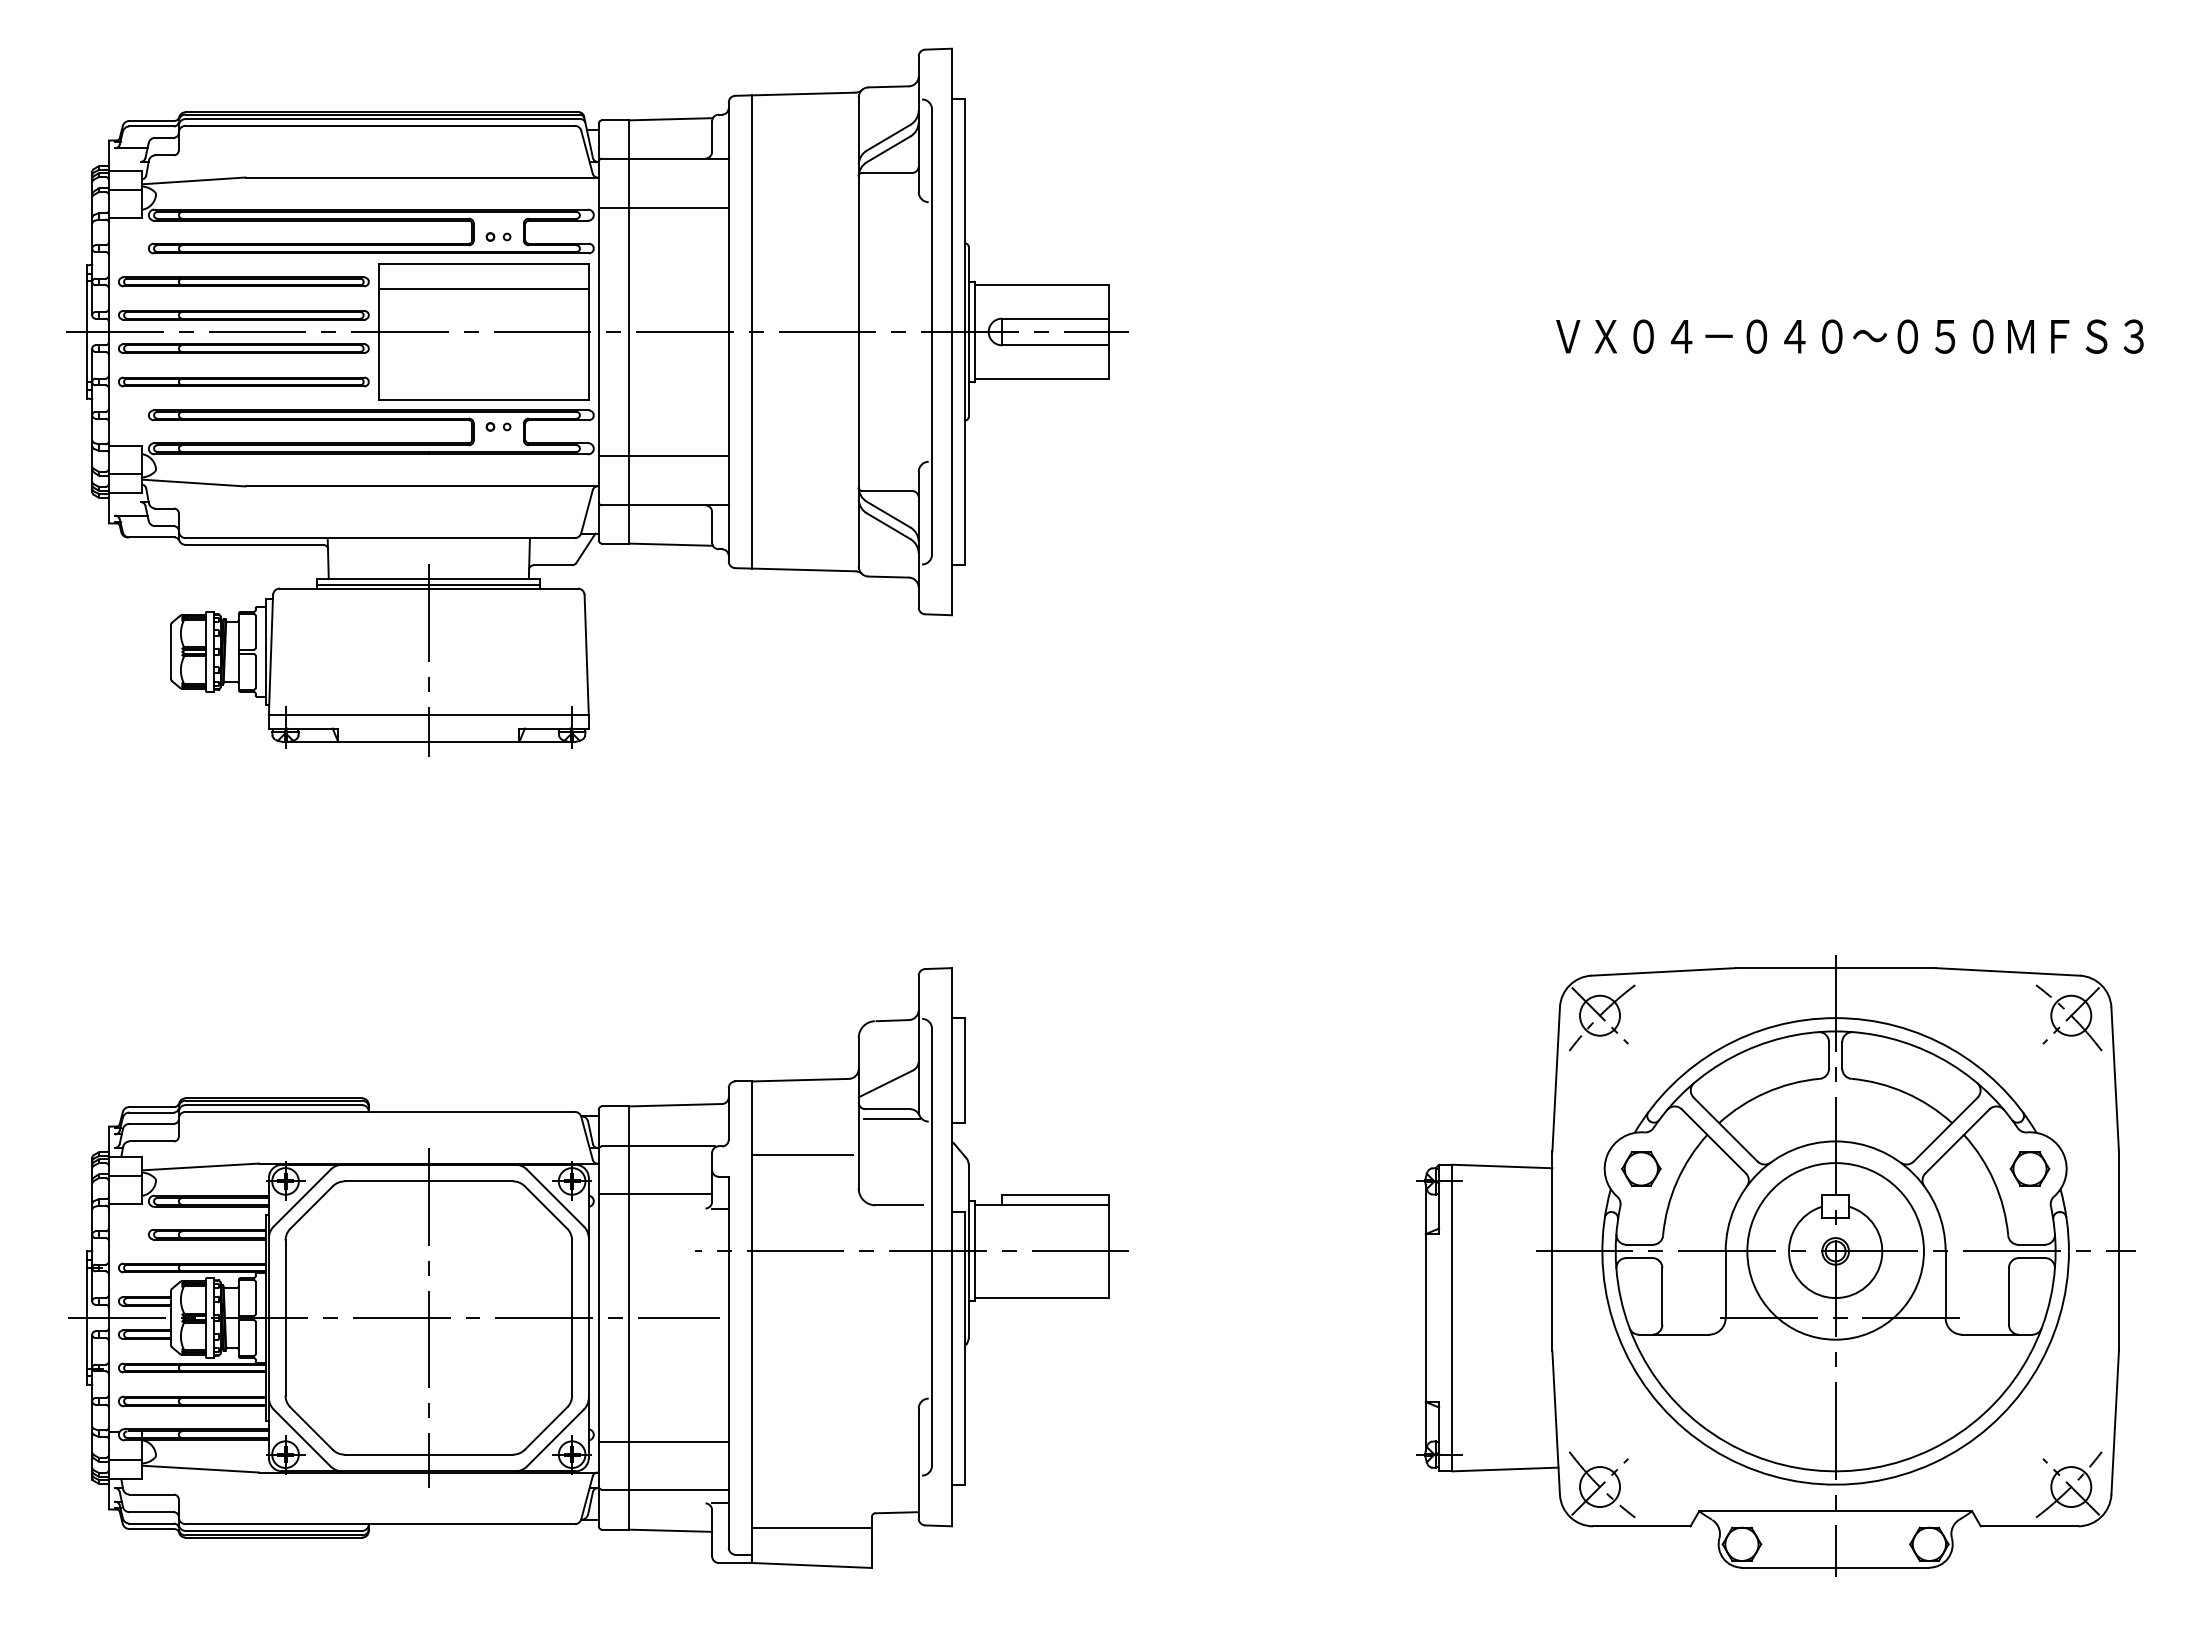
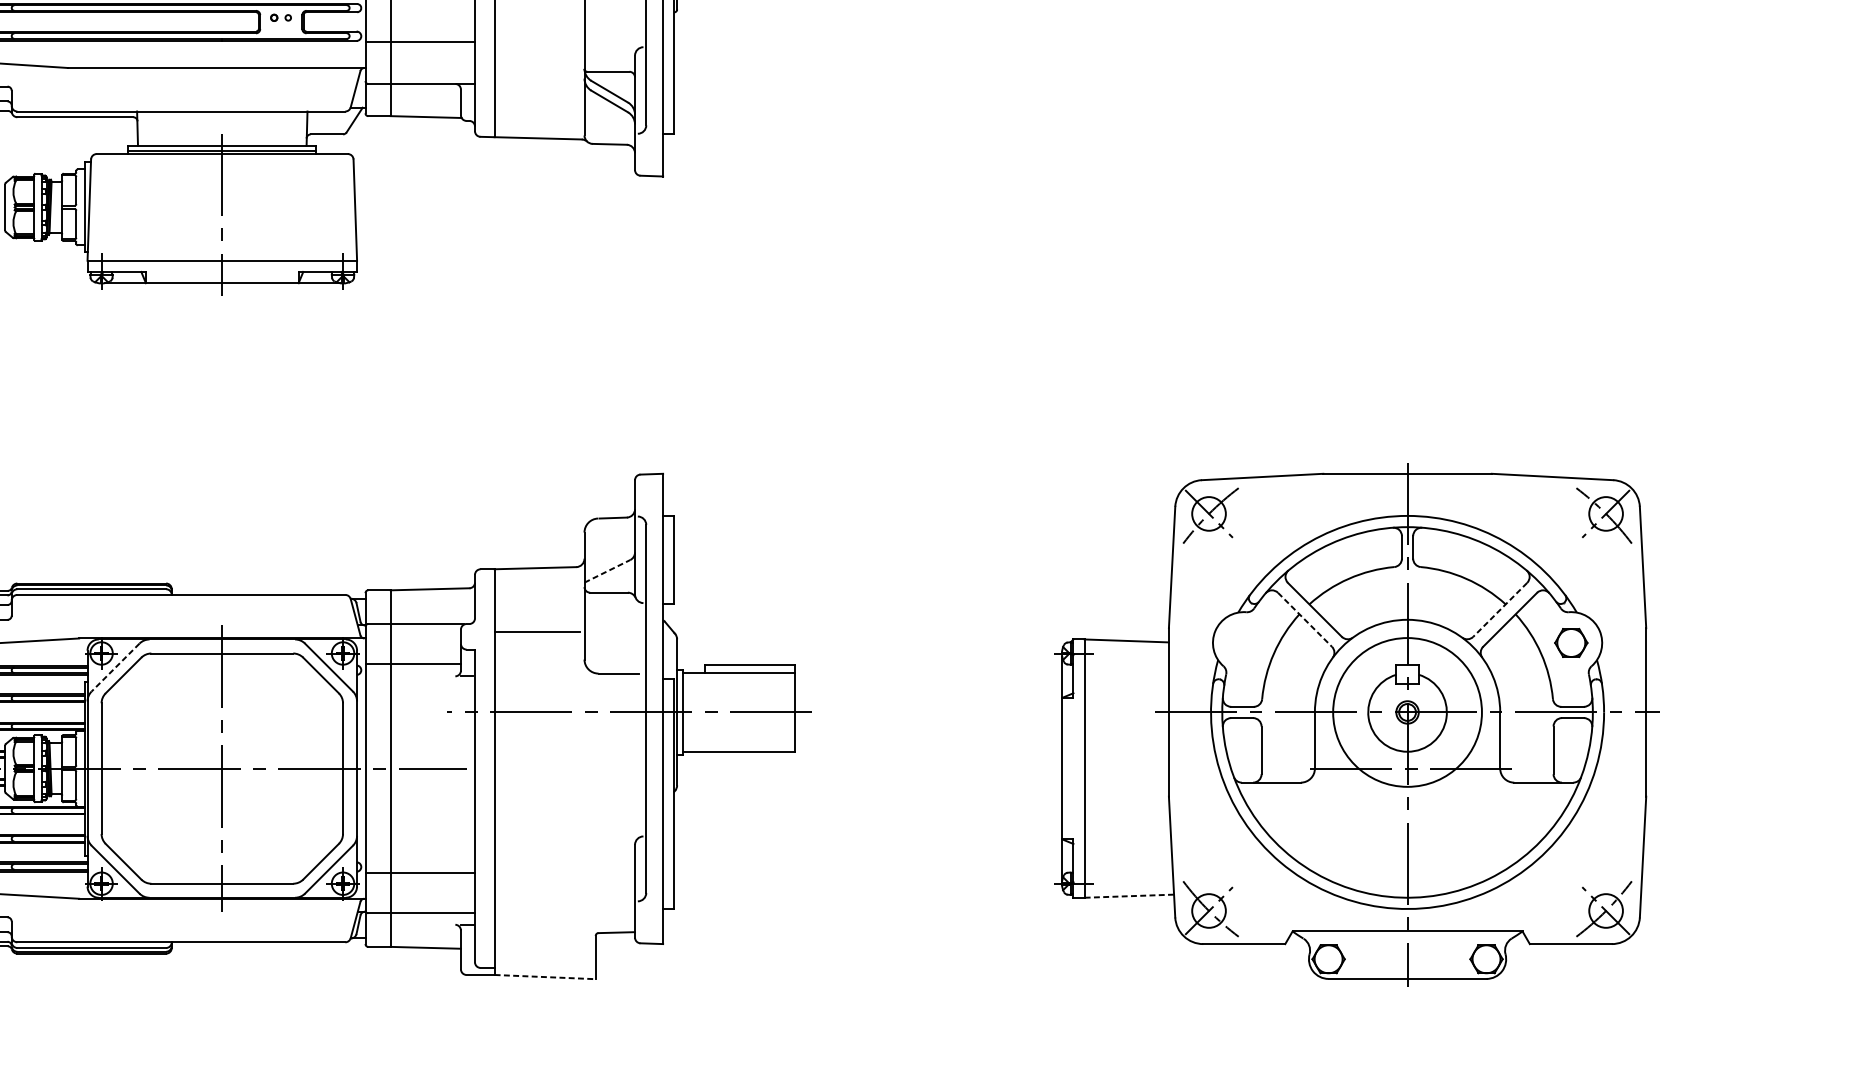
line: (886, 1083) -> (607, 571), solid -> dashed
line: (891, 1118) -> (612, 600), removed
line: (1945, 1130) -> (1500, 610), solid -> dashed
line: (1714, 1141) -> (1305, 619), solid -> dashed
part: (1641, 1168) -> (1243, 642), removed
line: (301, 1198) -> (115, 667), solid -> dashed
line: (1505, 1469) -> (1129, 896), solid -> dashed
line: (812, 1527) -> (545, 945), removed
line: (812, 1565) -> (545, 977), solid -> dashed

